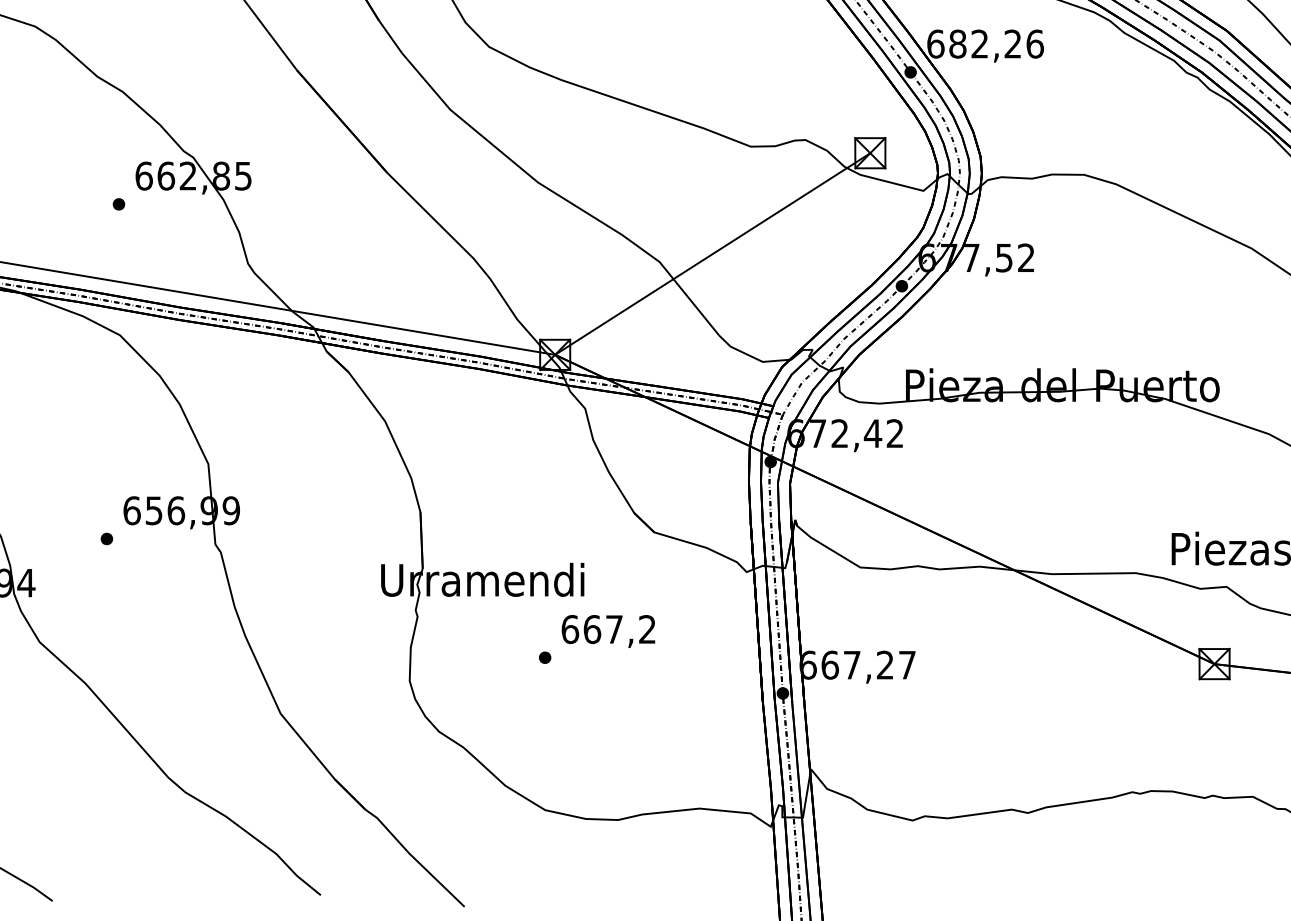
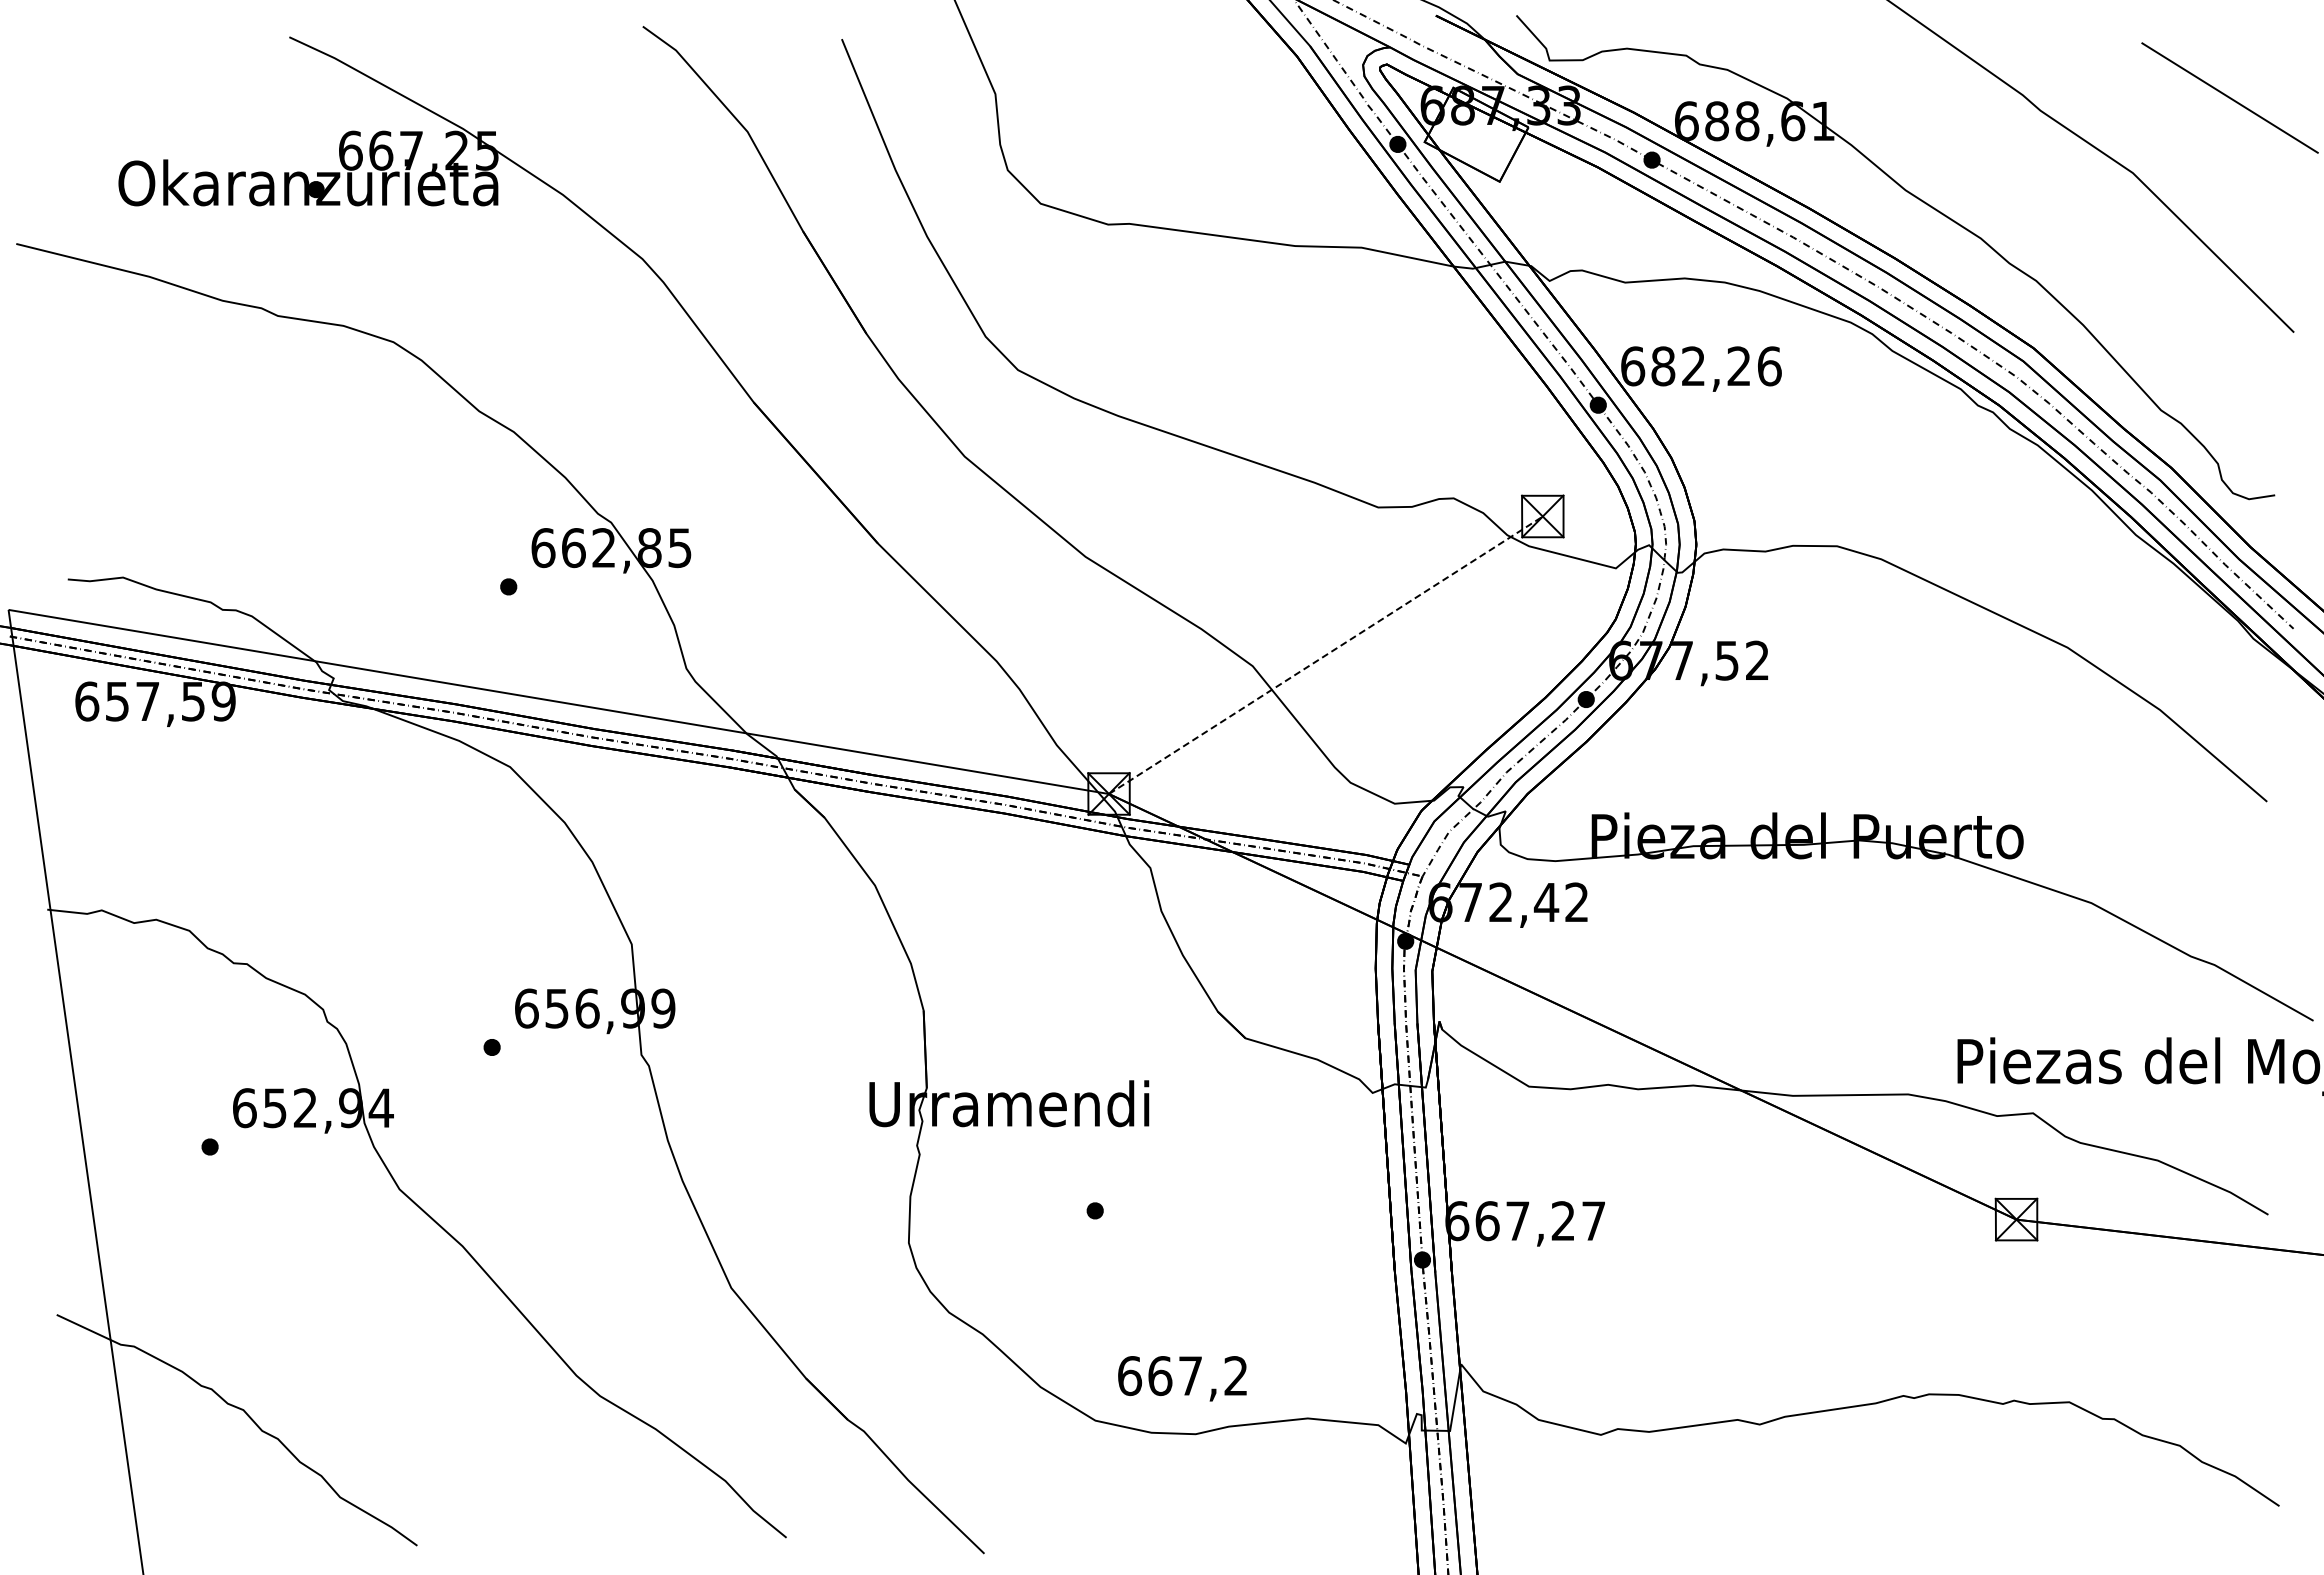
line: (713, 254) -> (1326, 655), solid -> dashed
text: (608, 631) -> (1182, 1378), moved

